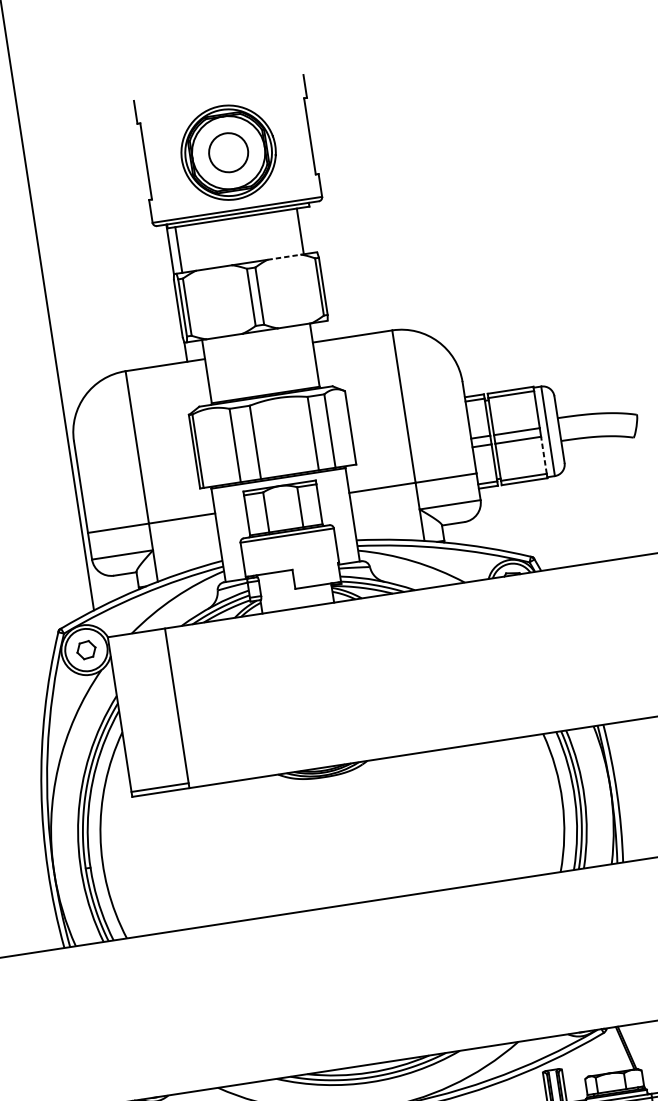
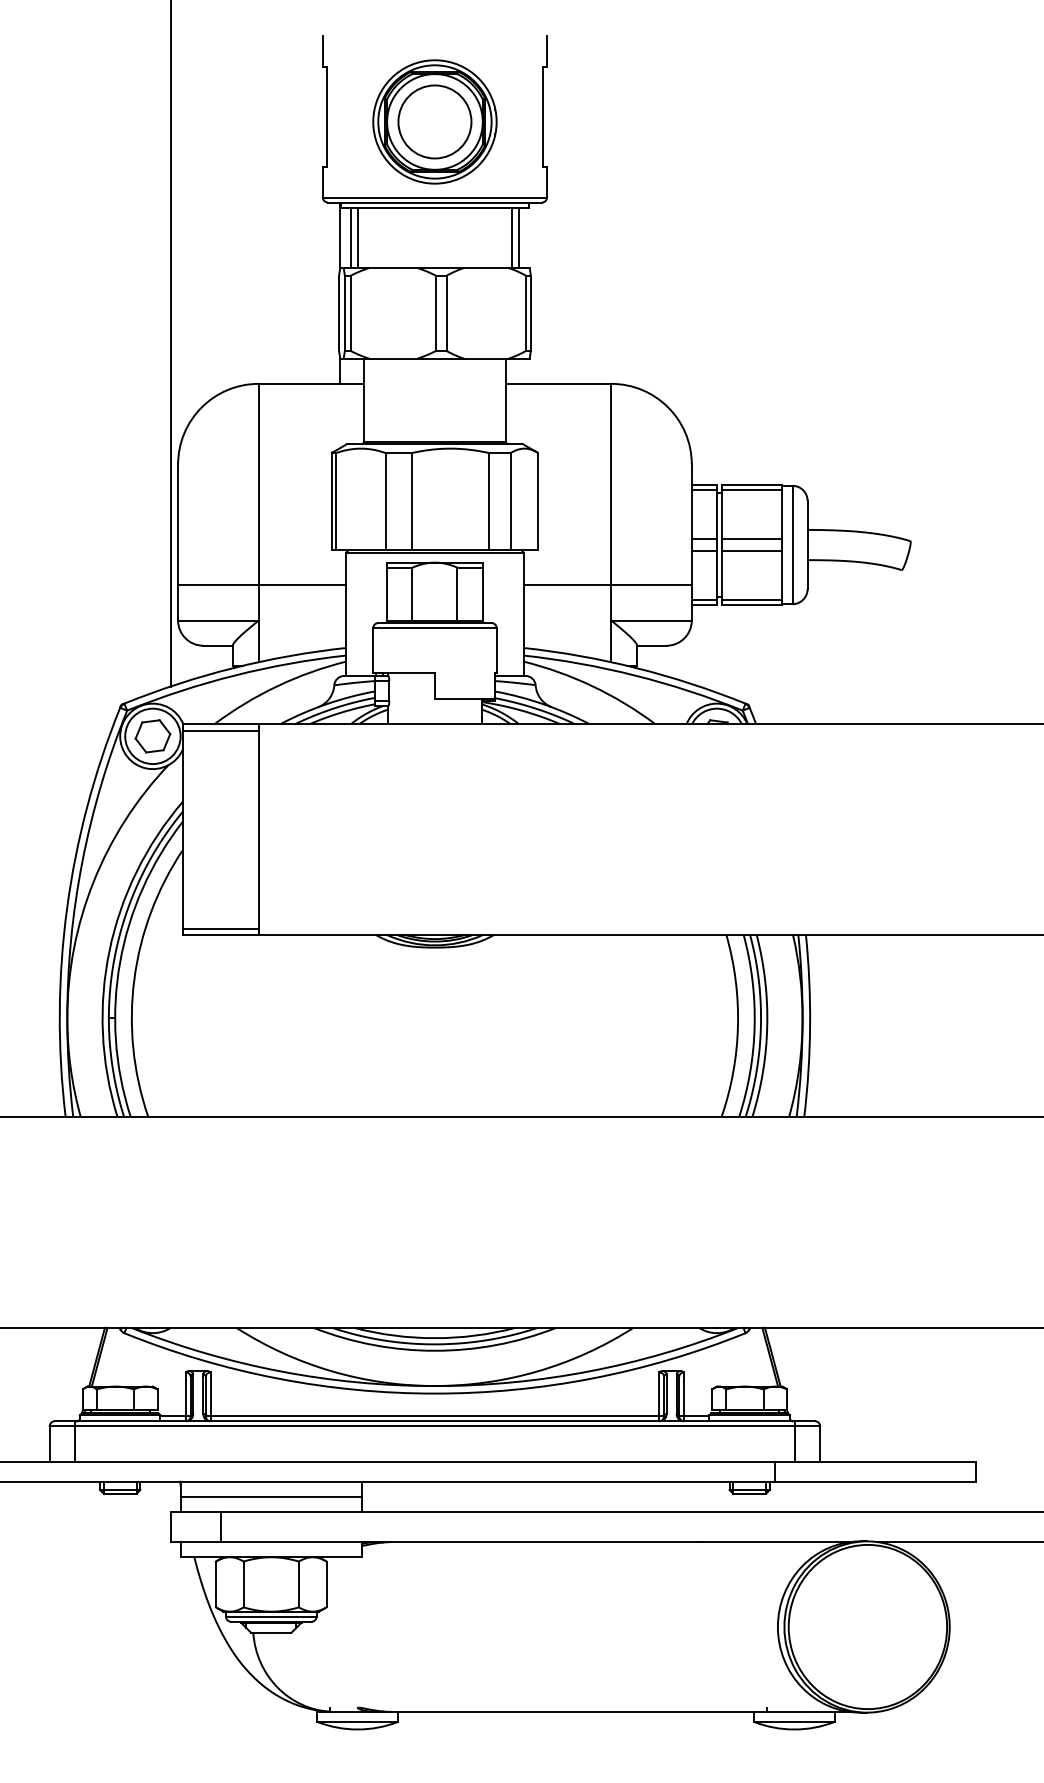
circle: (228, 152) -> (434, 121), size x1.43
line: (305, 230) -> (518, 237), added
line: (183, 249) -> (357, 237), added
line: (284, 257) -> (486, 268), dashed -> solid
line: (544, 455) -> (782, 575), dashed -> solid
line: (136, 637) -> (220, 730), added
part: (86, 650) -> (152, 736), size x1.43

